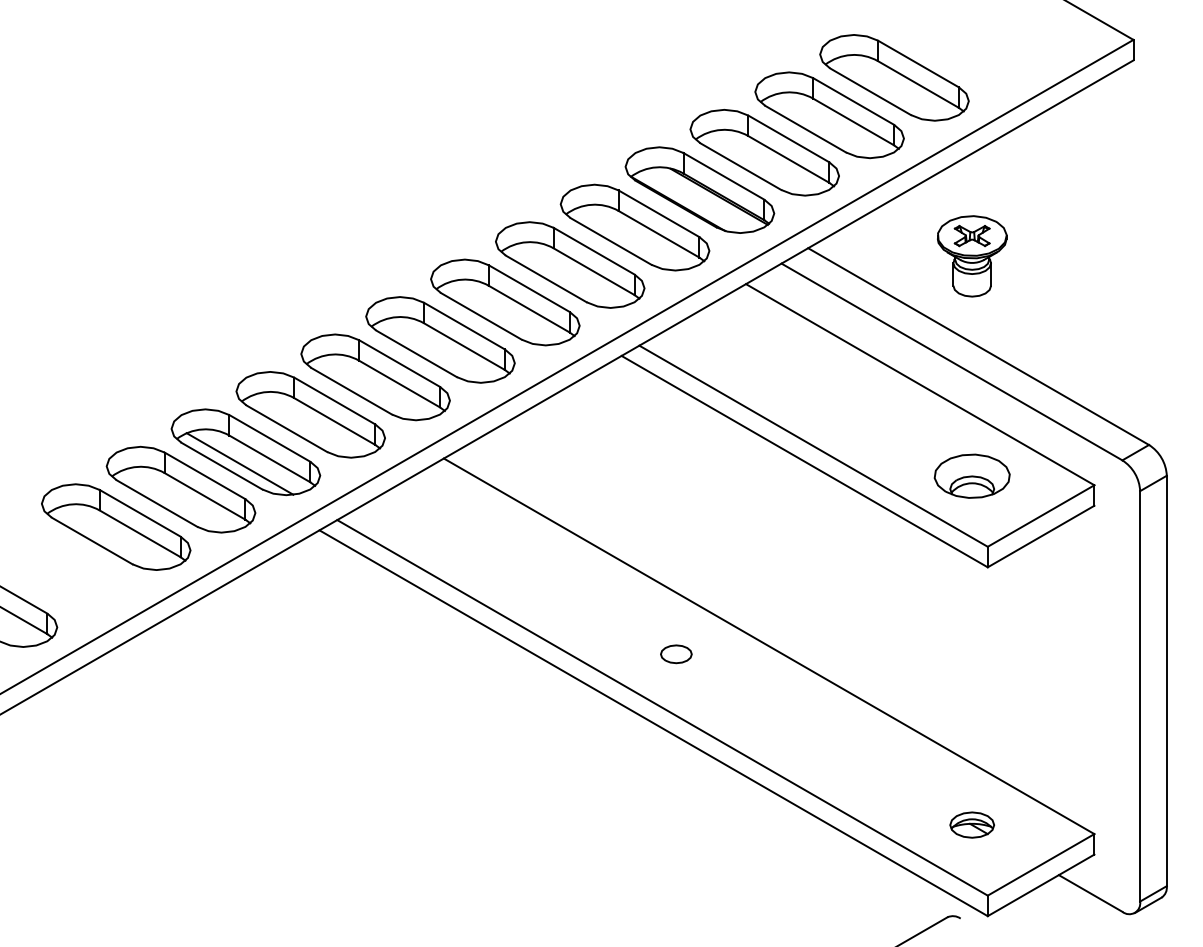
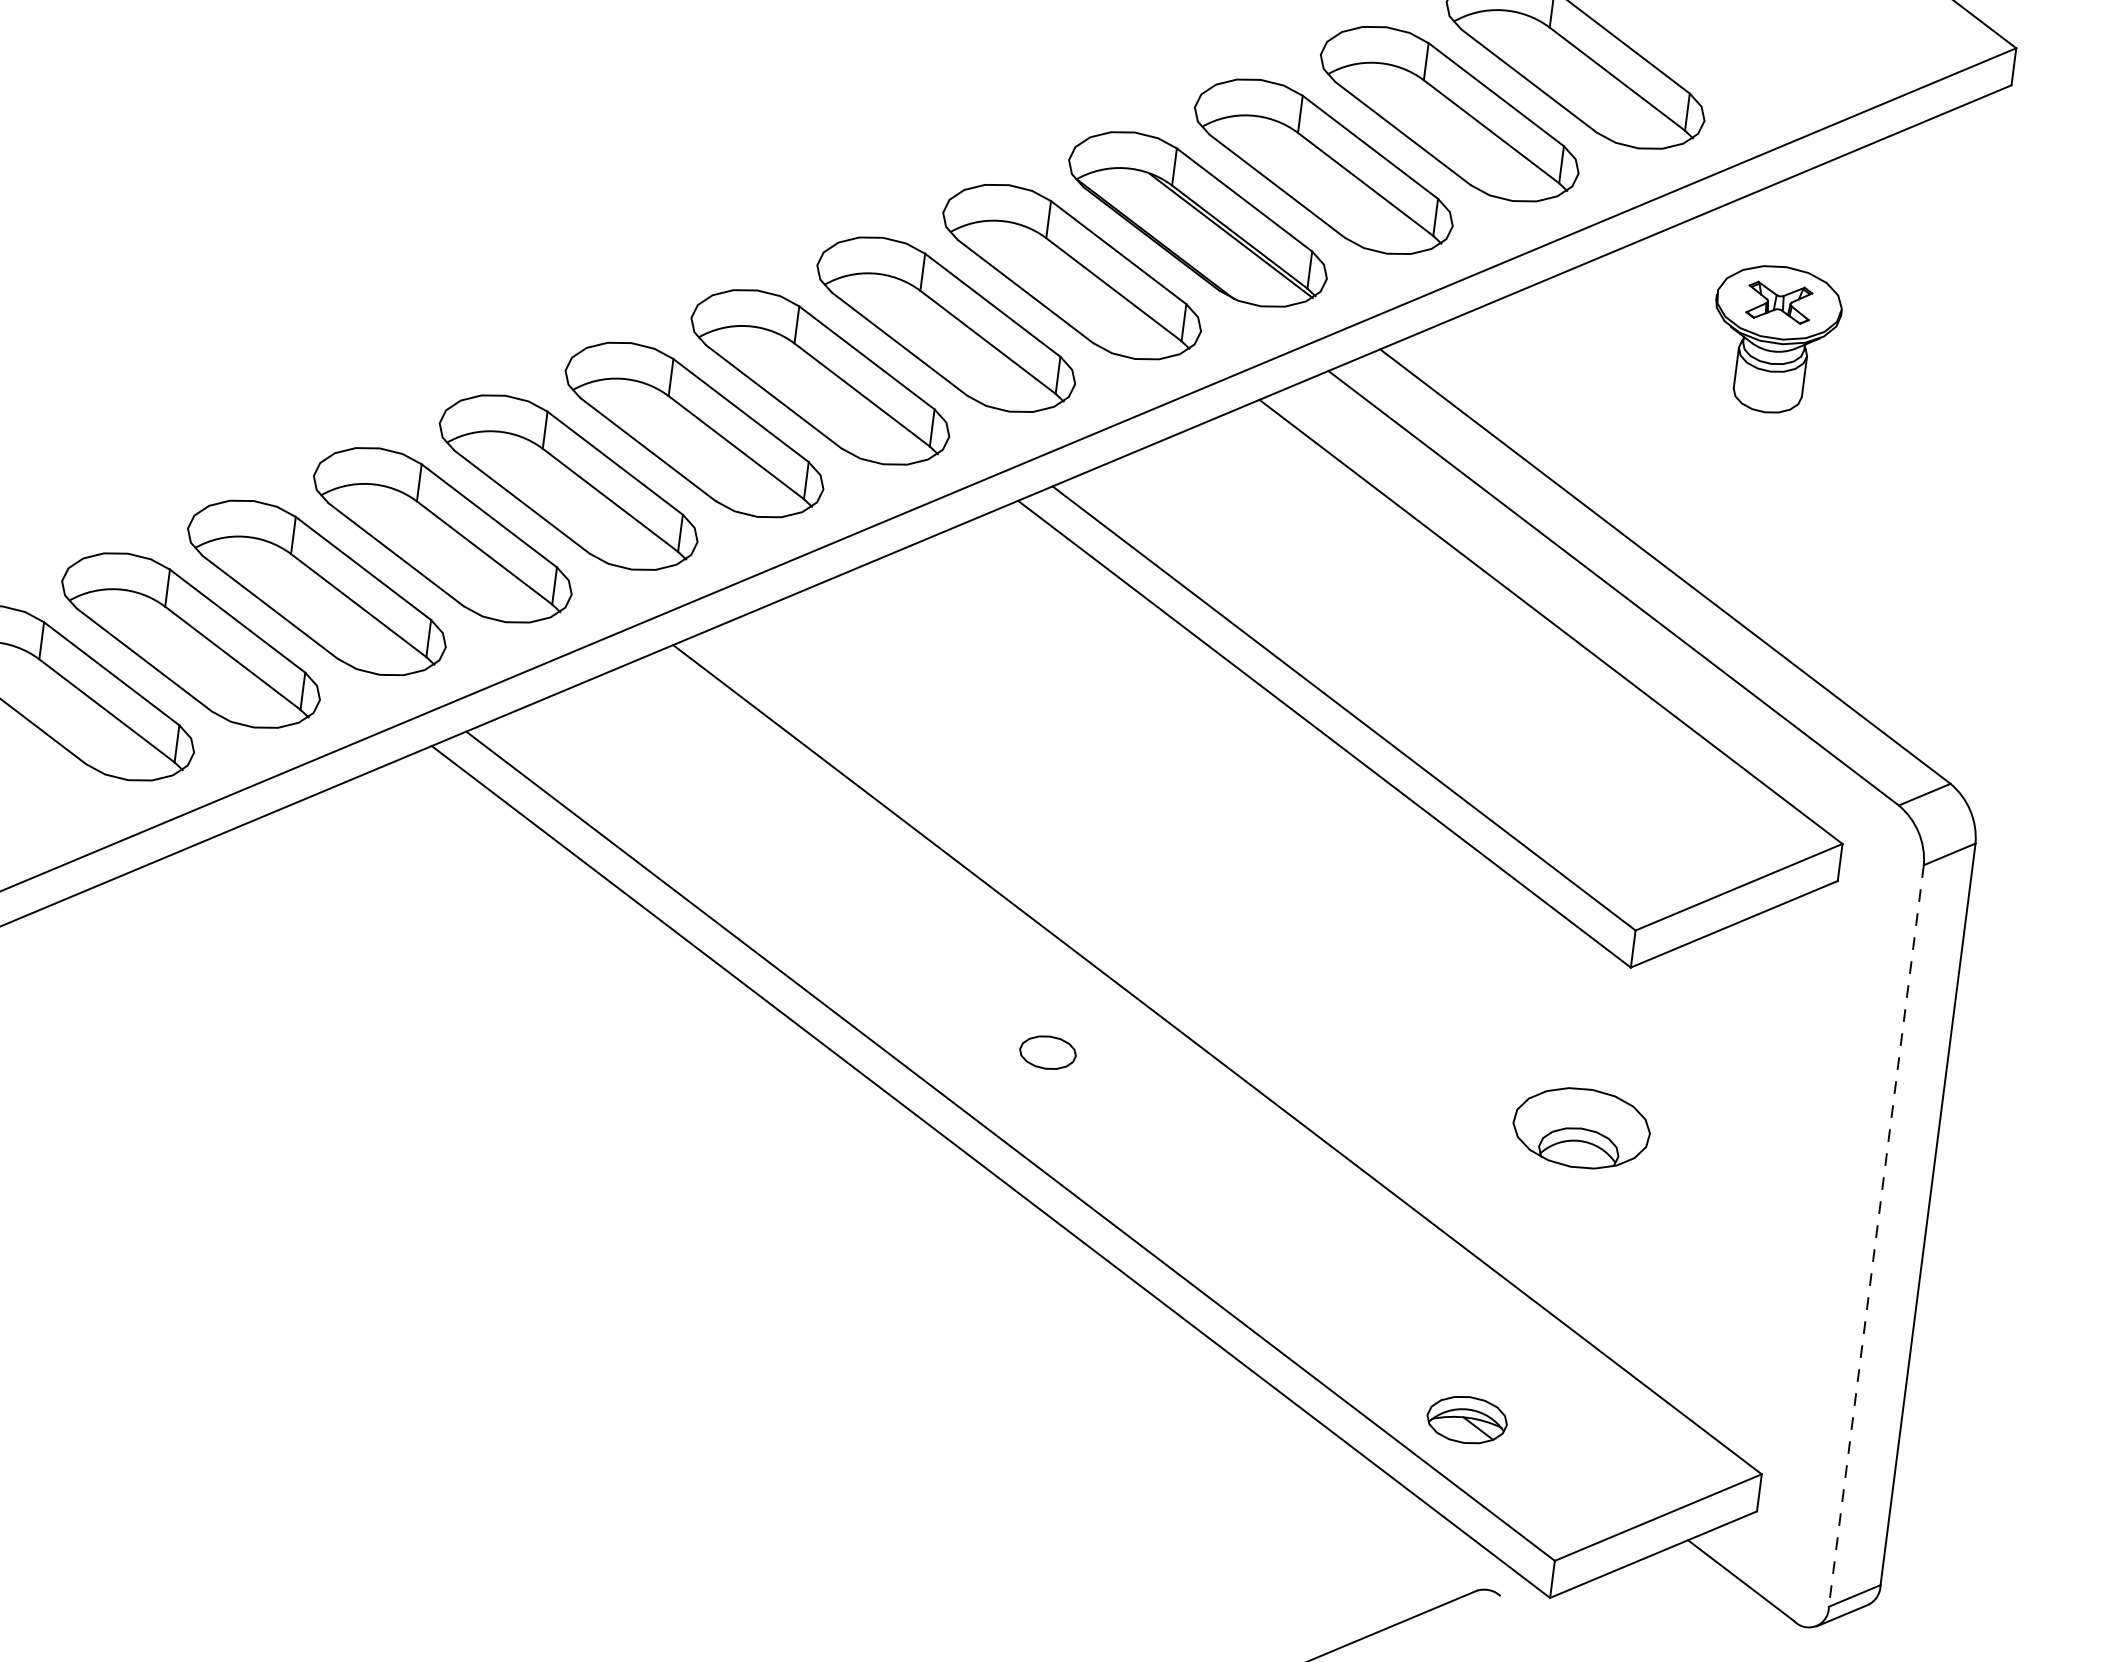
part: (972, 256) -> (1775, 339), moved
line: (239, 463) -> (302, 606), removed
part: (971, 475) -> (1580, 1126), moved
line: (1140, 696) -> (1876, 1236), solid -> dashed
part: (972, 824) -> (1467, 1419), moved

